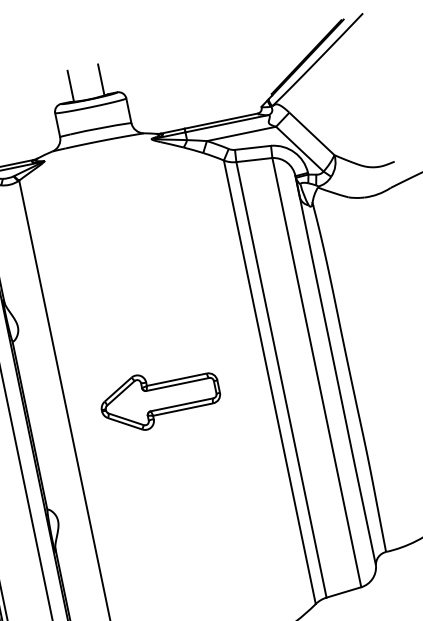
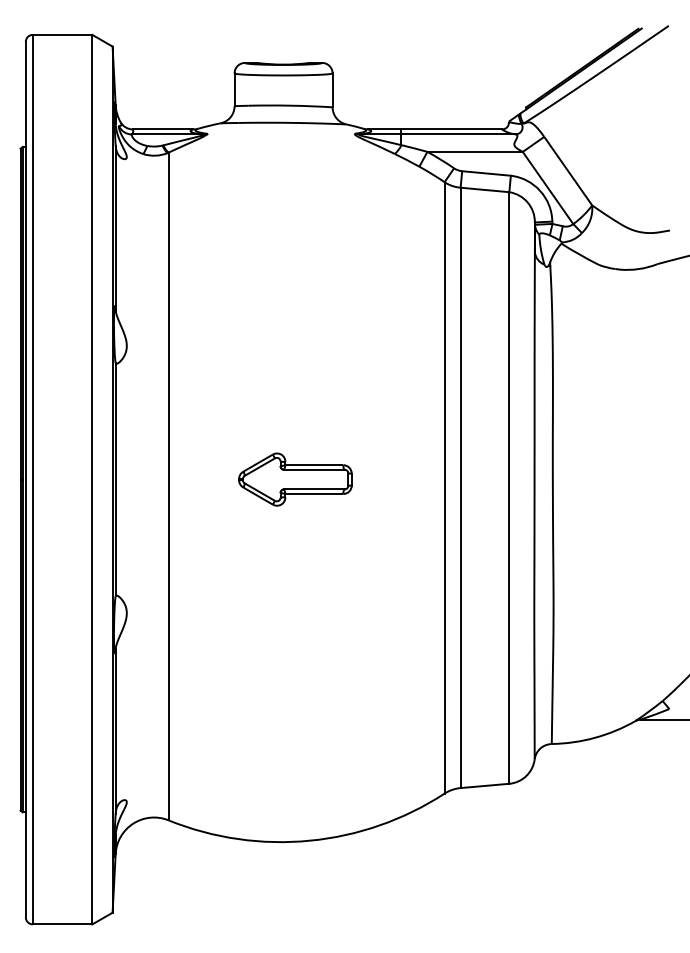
line: (101, 79) -> (304, 41), removed
line: (70, 85) -> (262, 41), removed
part: (160, 398) -> (295, 479), size x0.7

